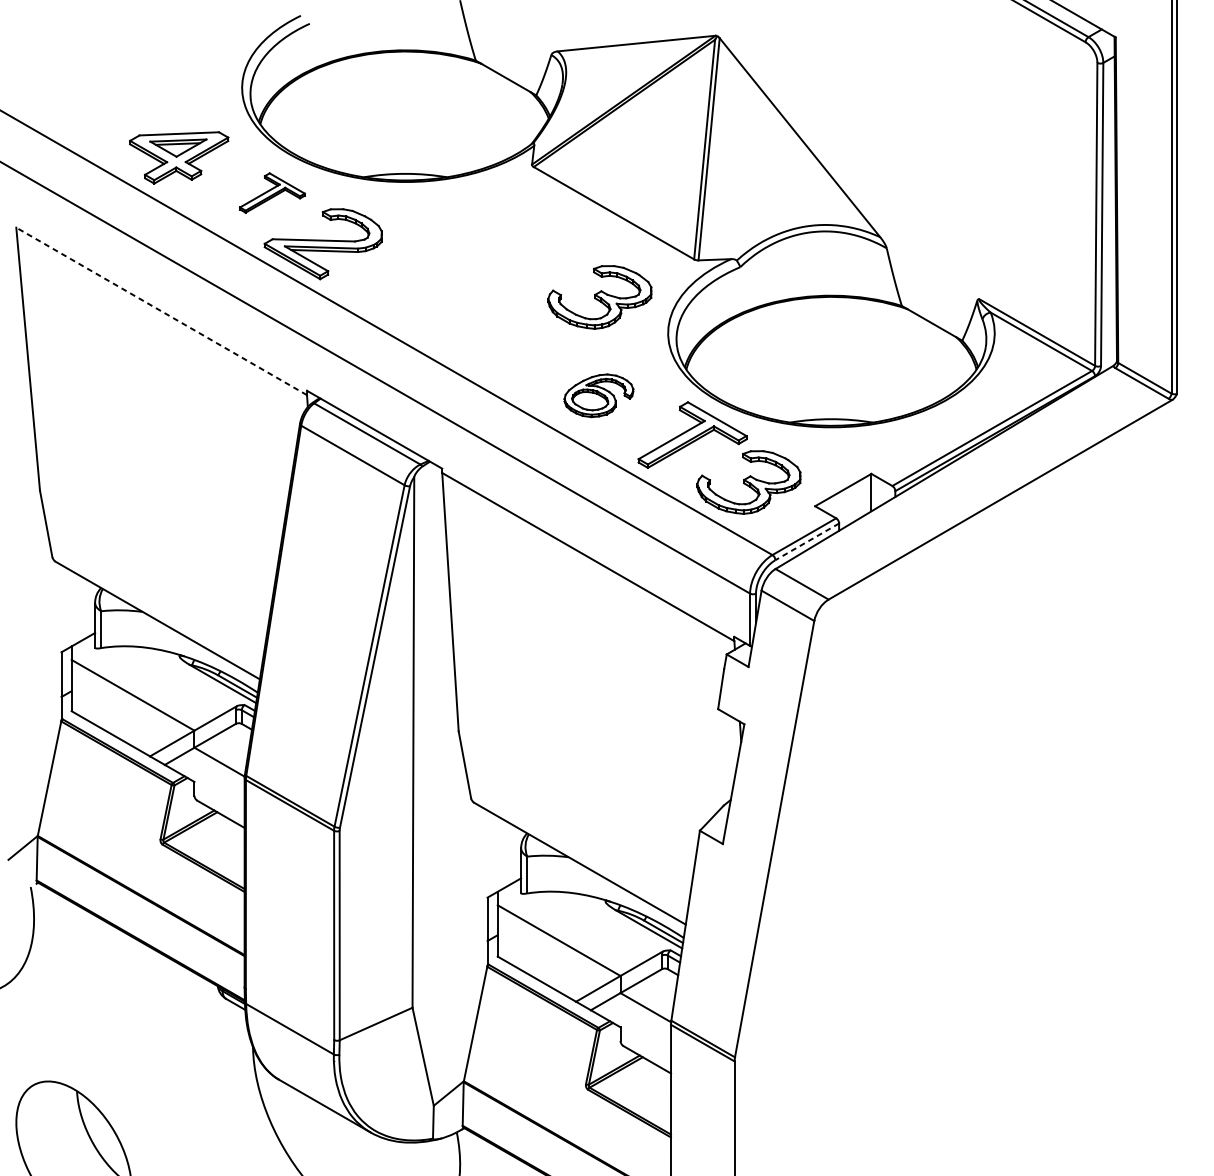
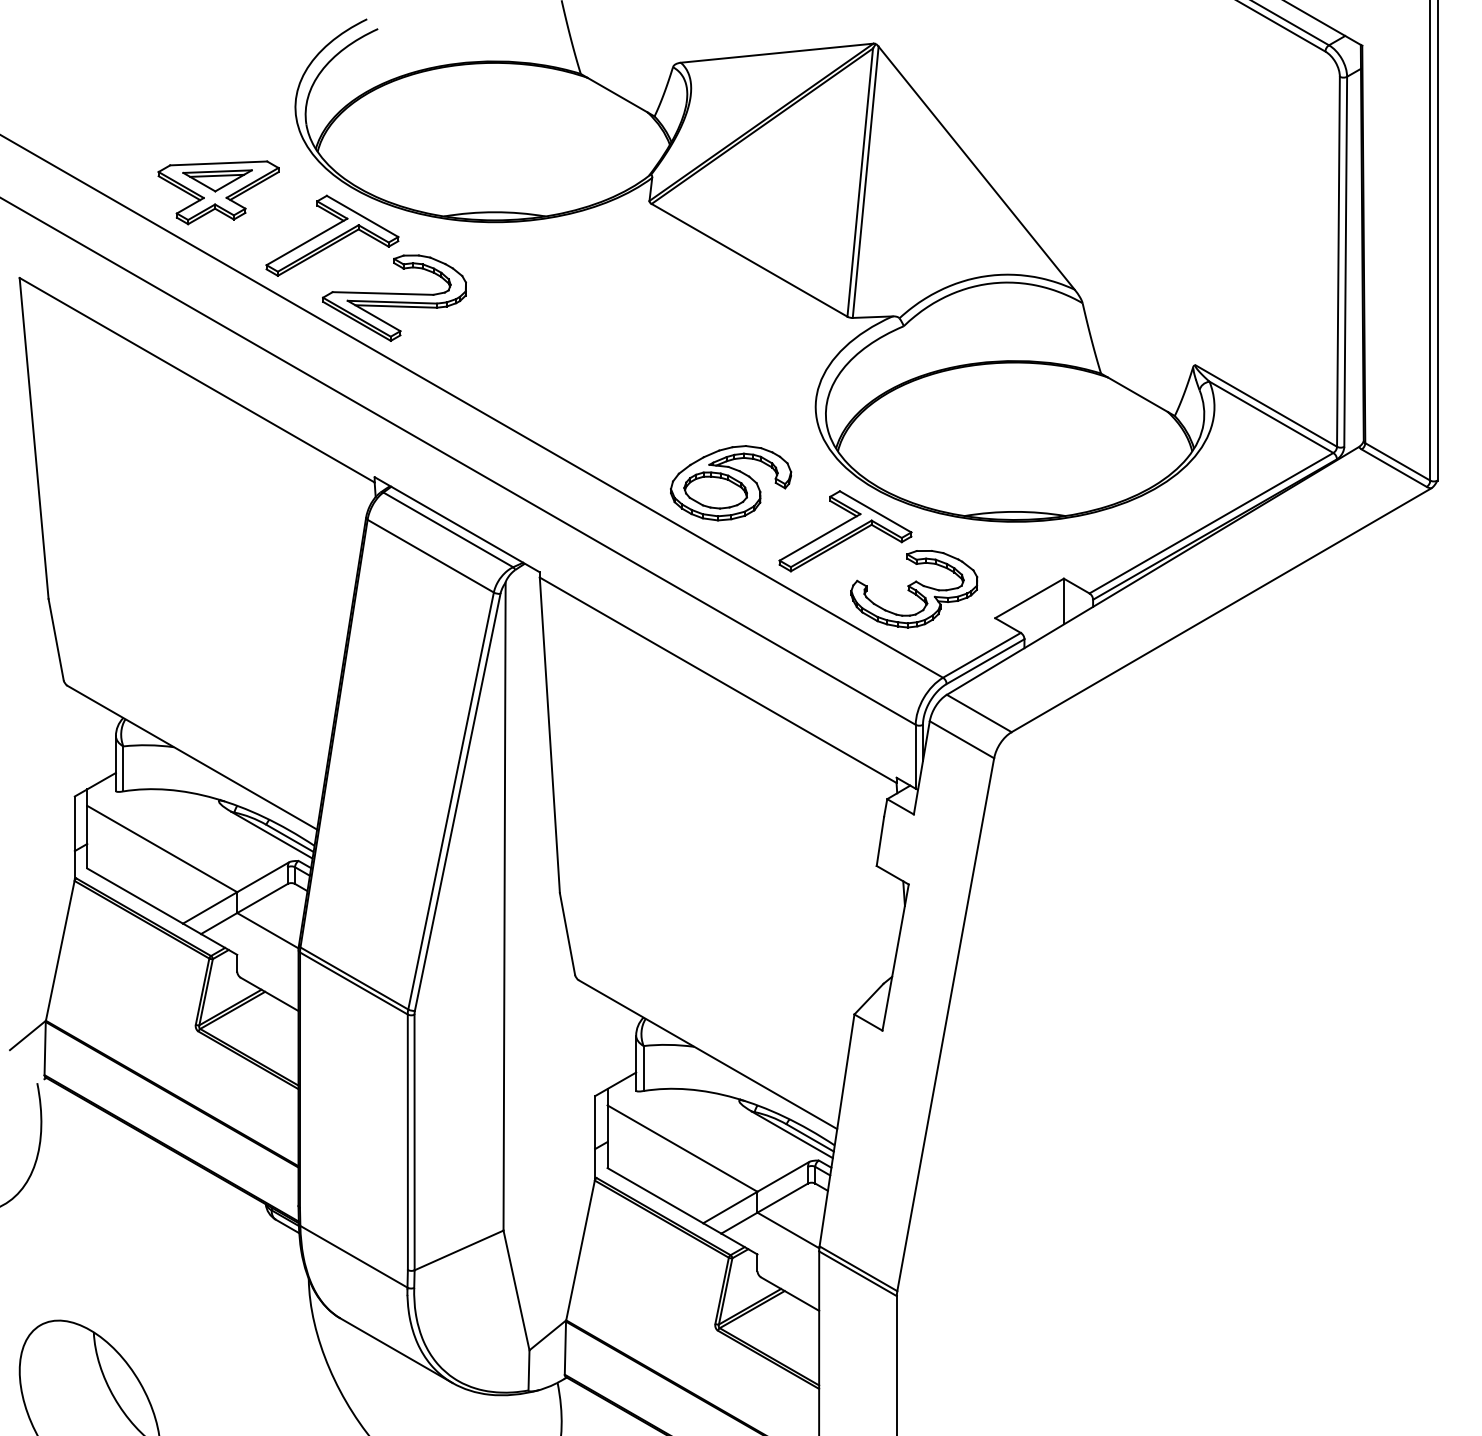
part: (272, 192) -> (332, 235), size x1.67
part: (600, 297) -> (732, 363), removed
line: (161, 311) -> (197, 380), dashed -> solid
part: (599, 395) -> (731, 483), size x1.43
line: (807, 541) -> (985, 661), dashed -> solid

